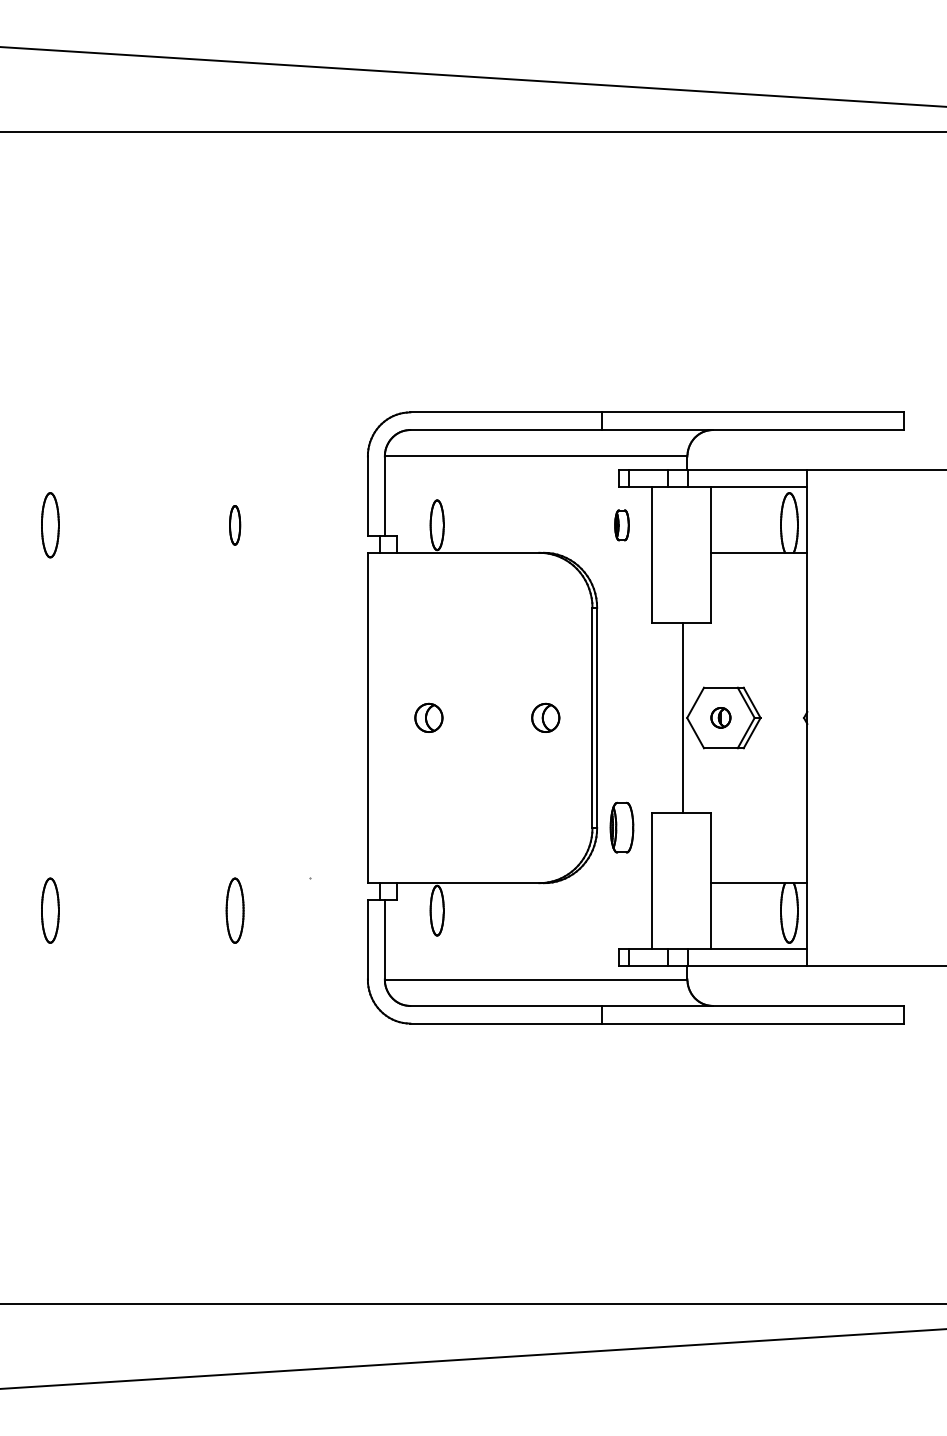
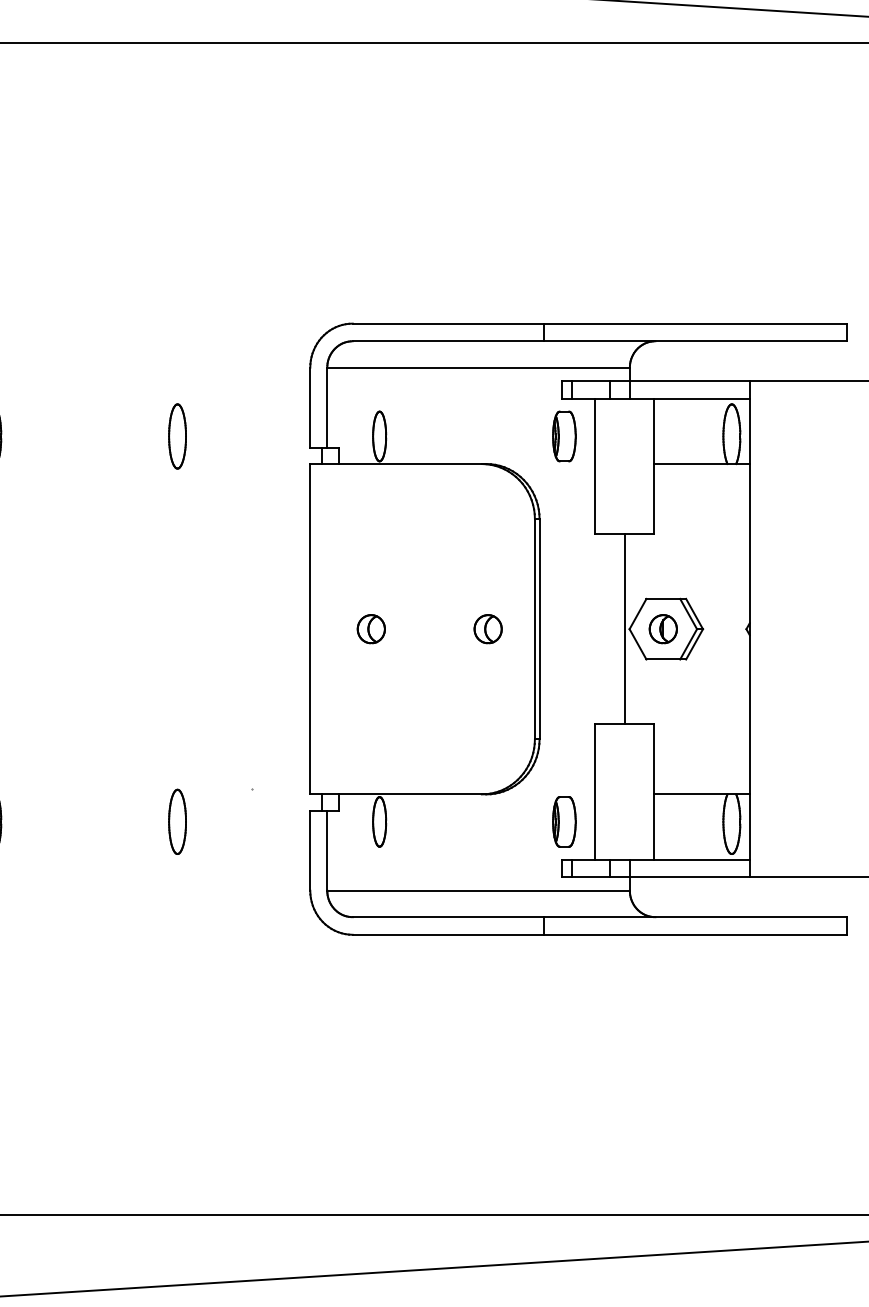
part: (234, 525) -> (176, 436), size x1.67
part: (621, 525) -> (563, 436), size x1.67
part: (720, 717) -> (662, 628), size x1.43
part: (621, 827) -> (563, 821), moved

